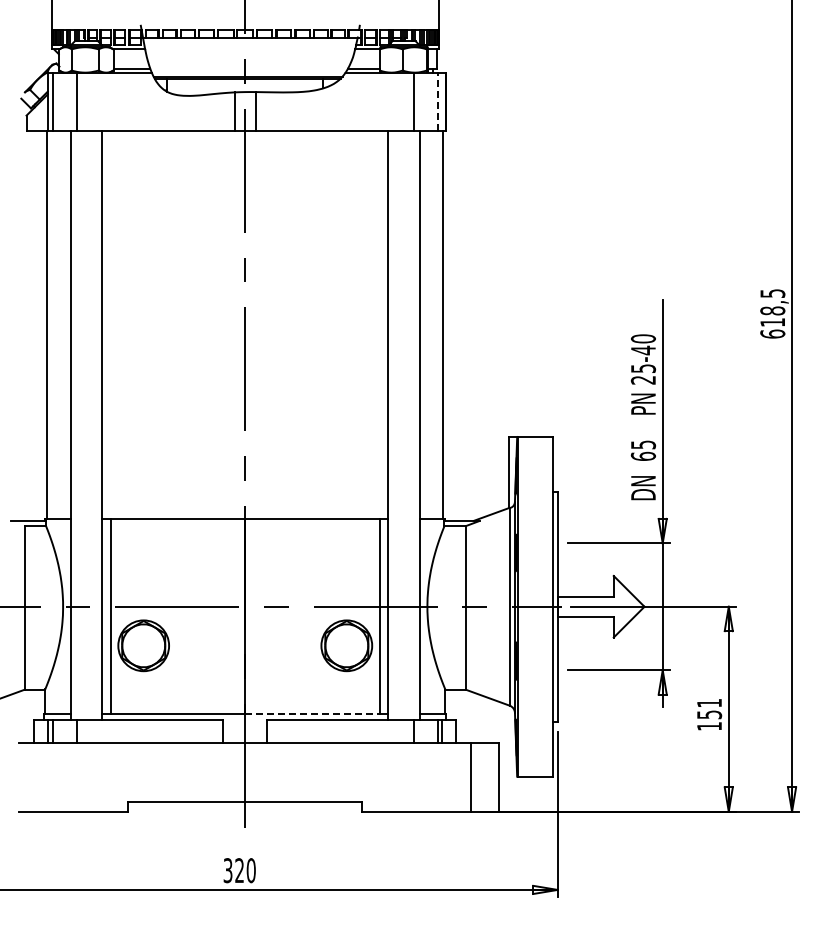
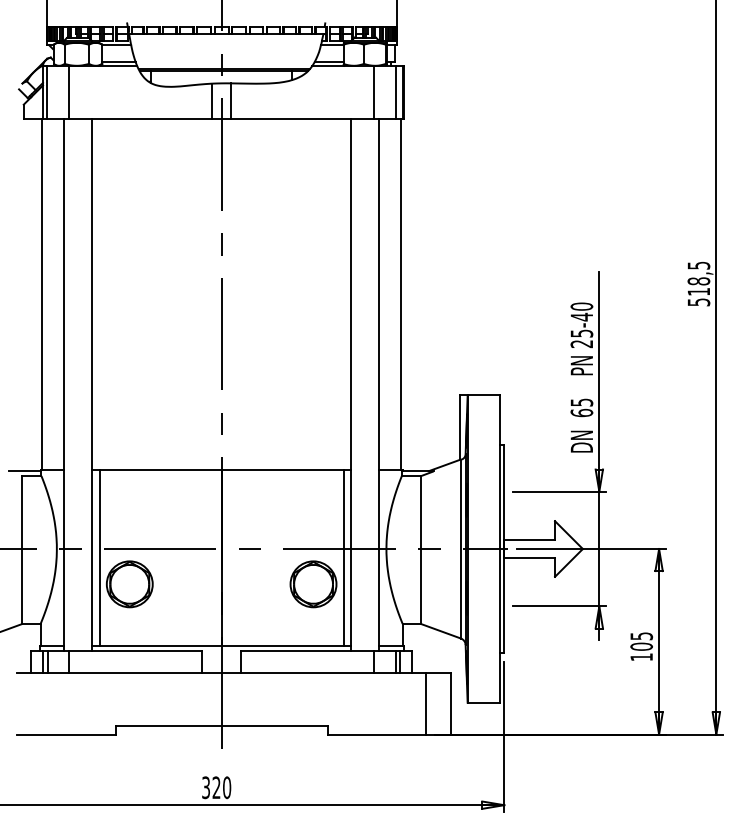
line: (437, 101) -> (395, 91), dashed -> solid
text: (772, 333) -> (698, 301), 618,5 -> 518,5
text: (709, 709) -> (641, 641), 151 -> 105
line: (313, 714) -> (283, 646), dashed -> solid

